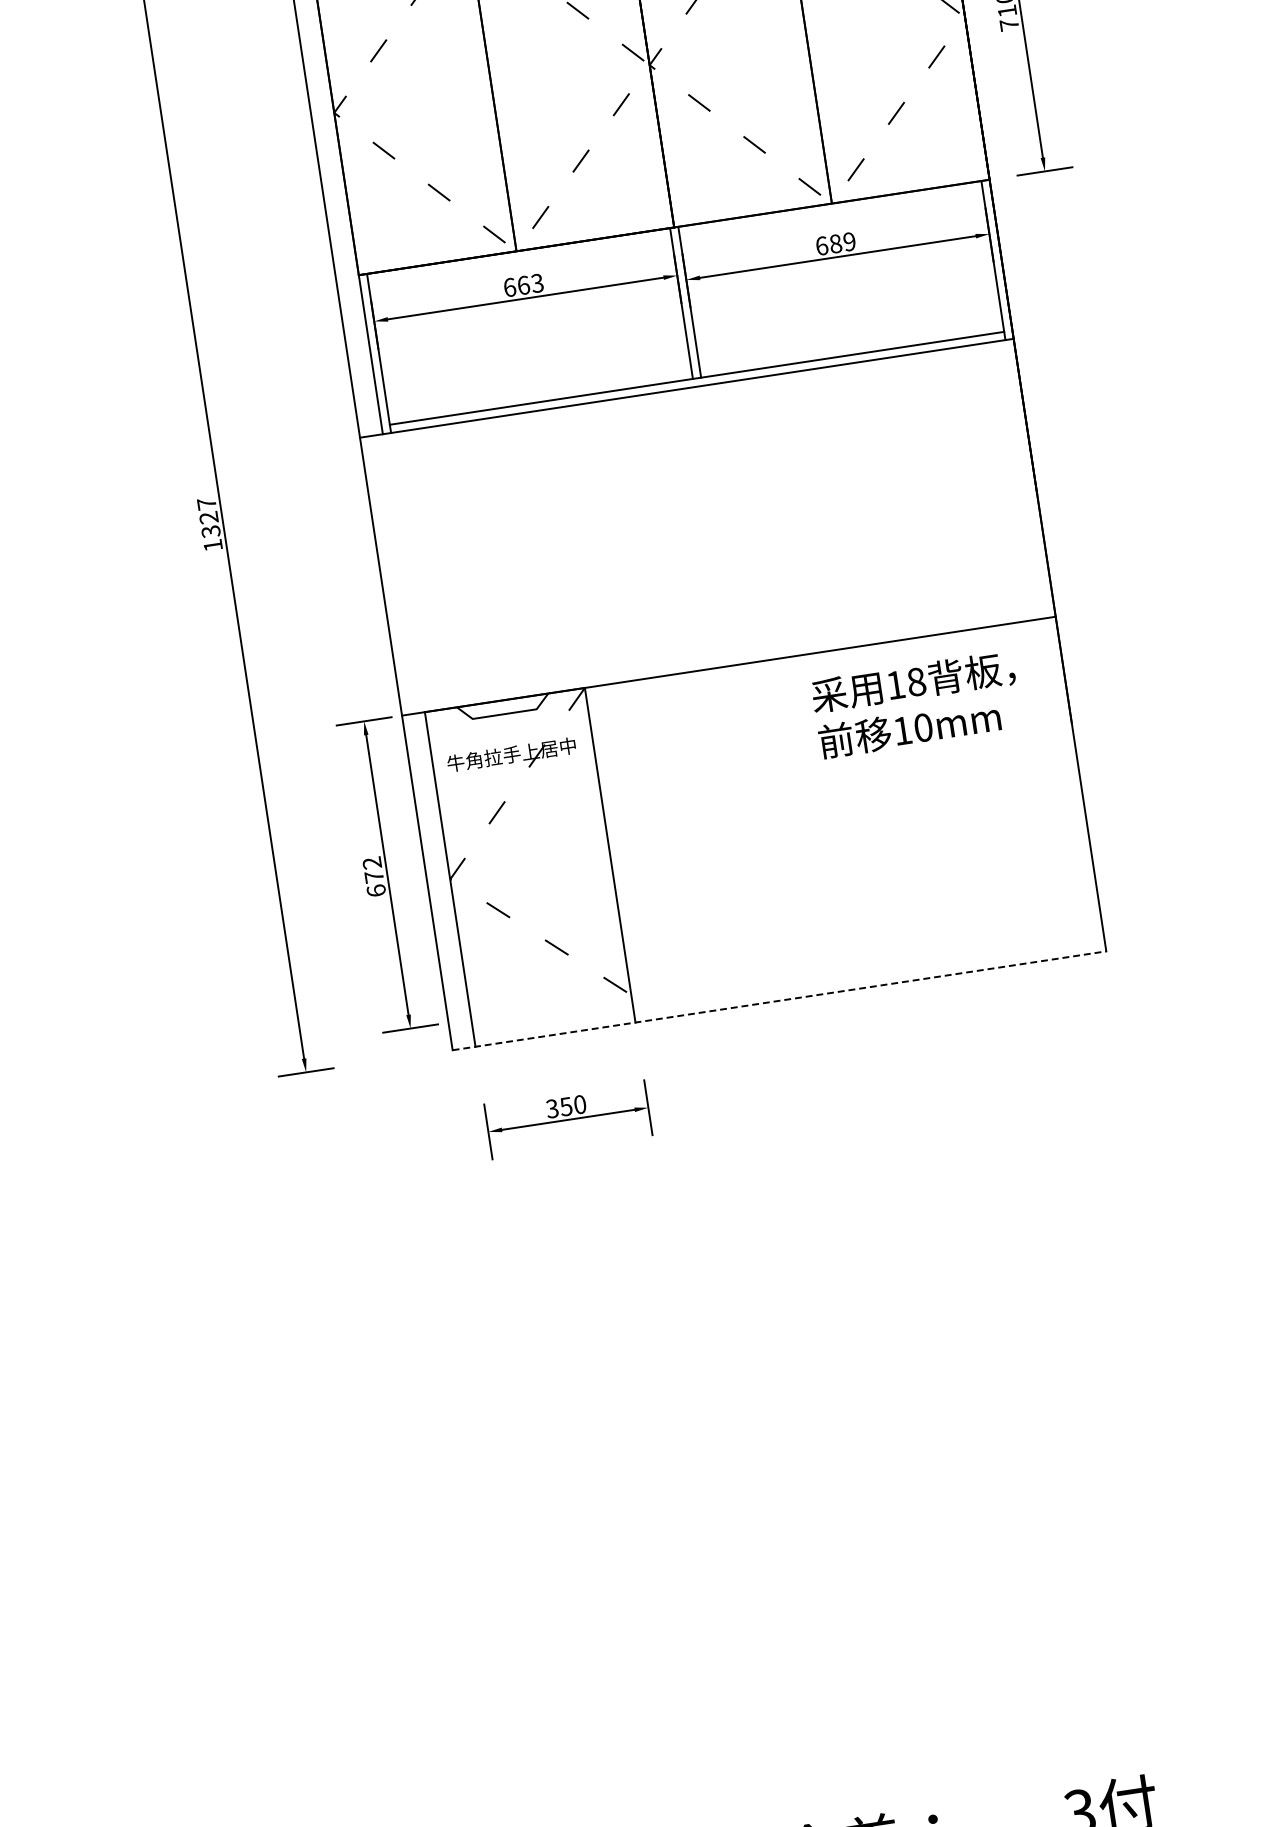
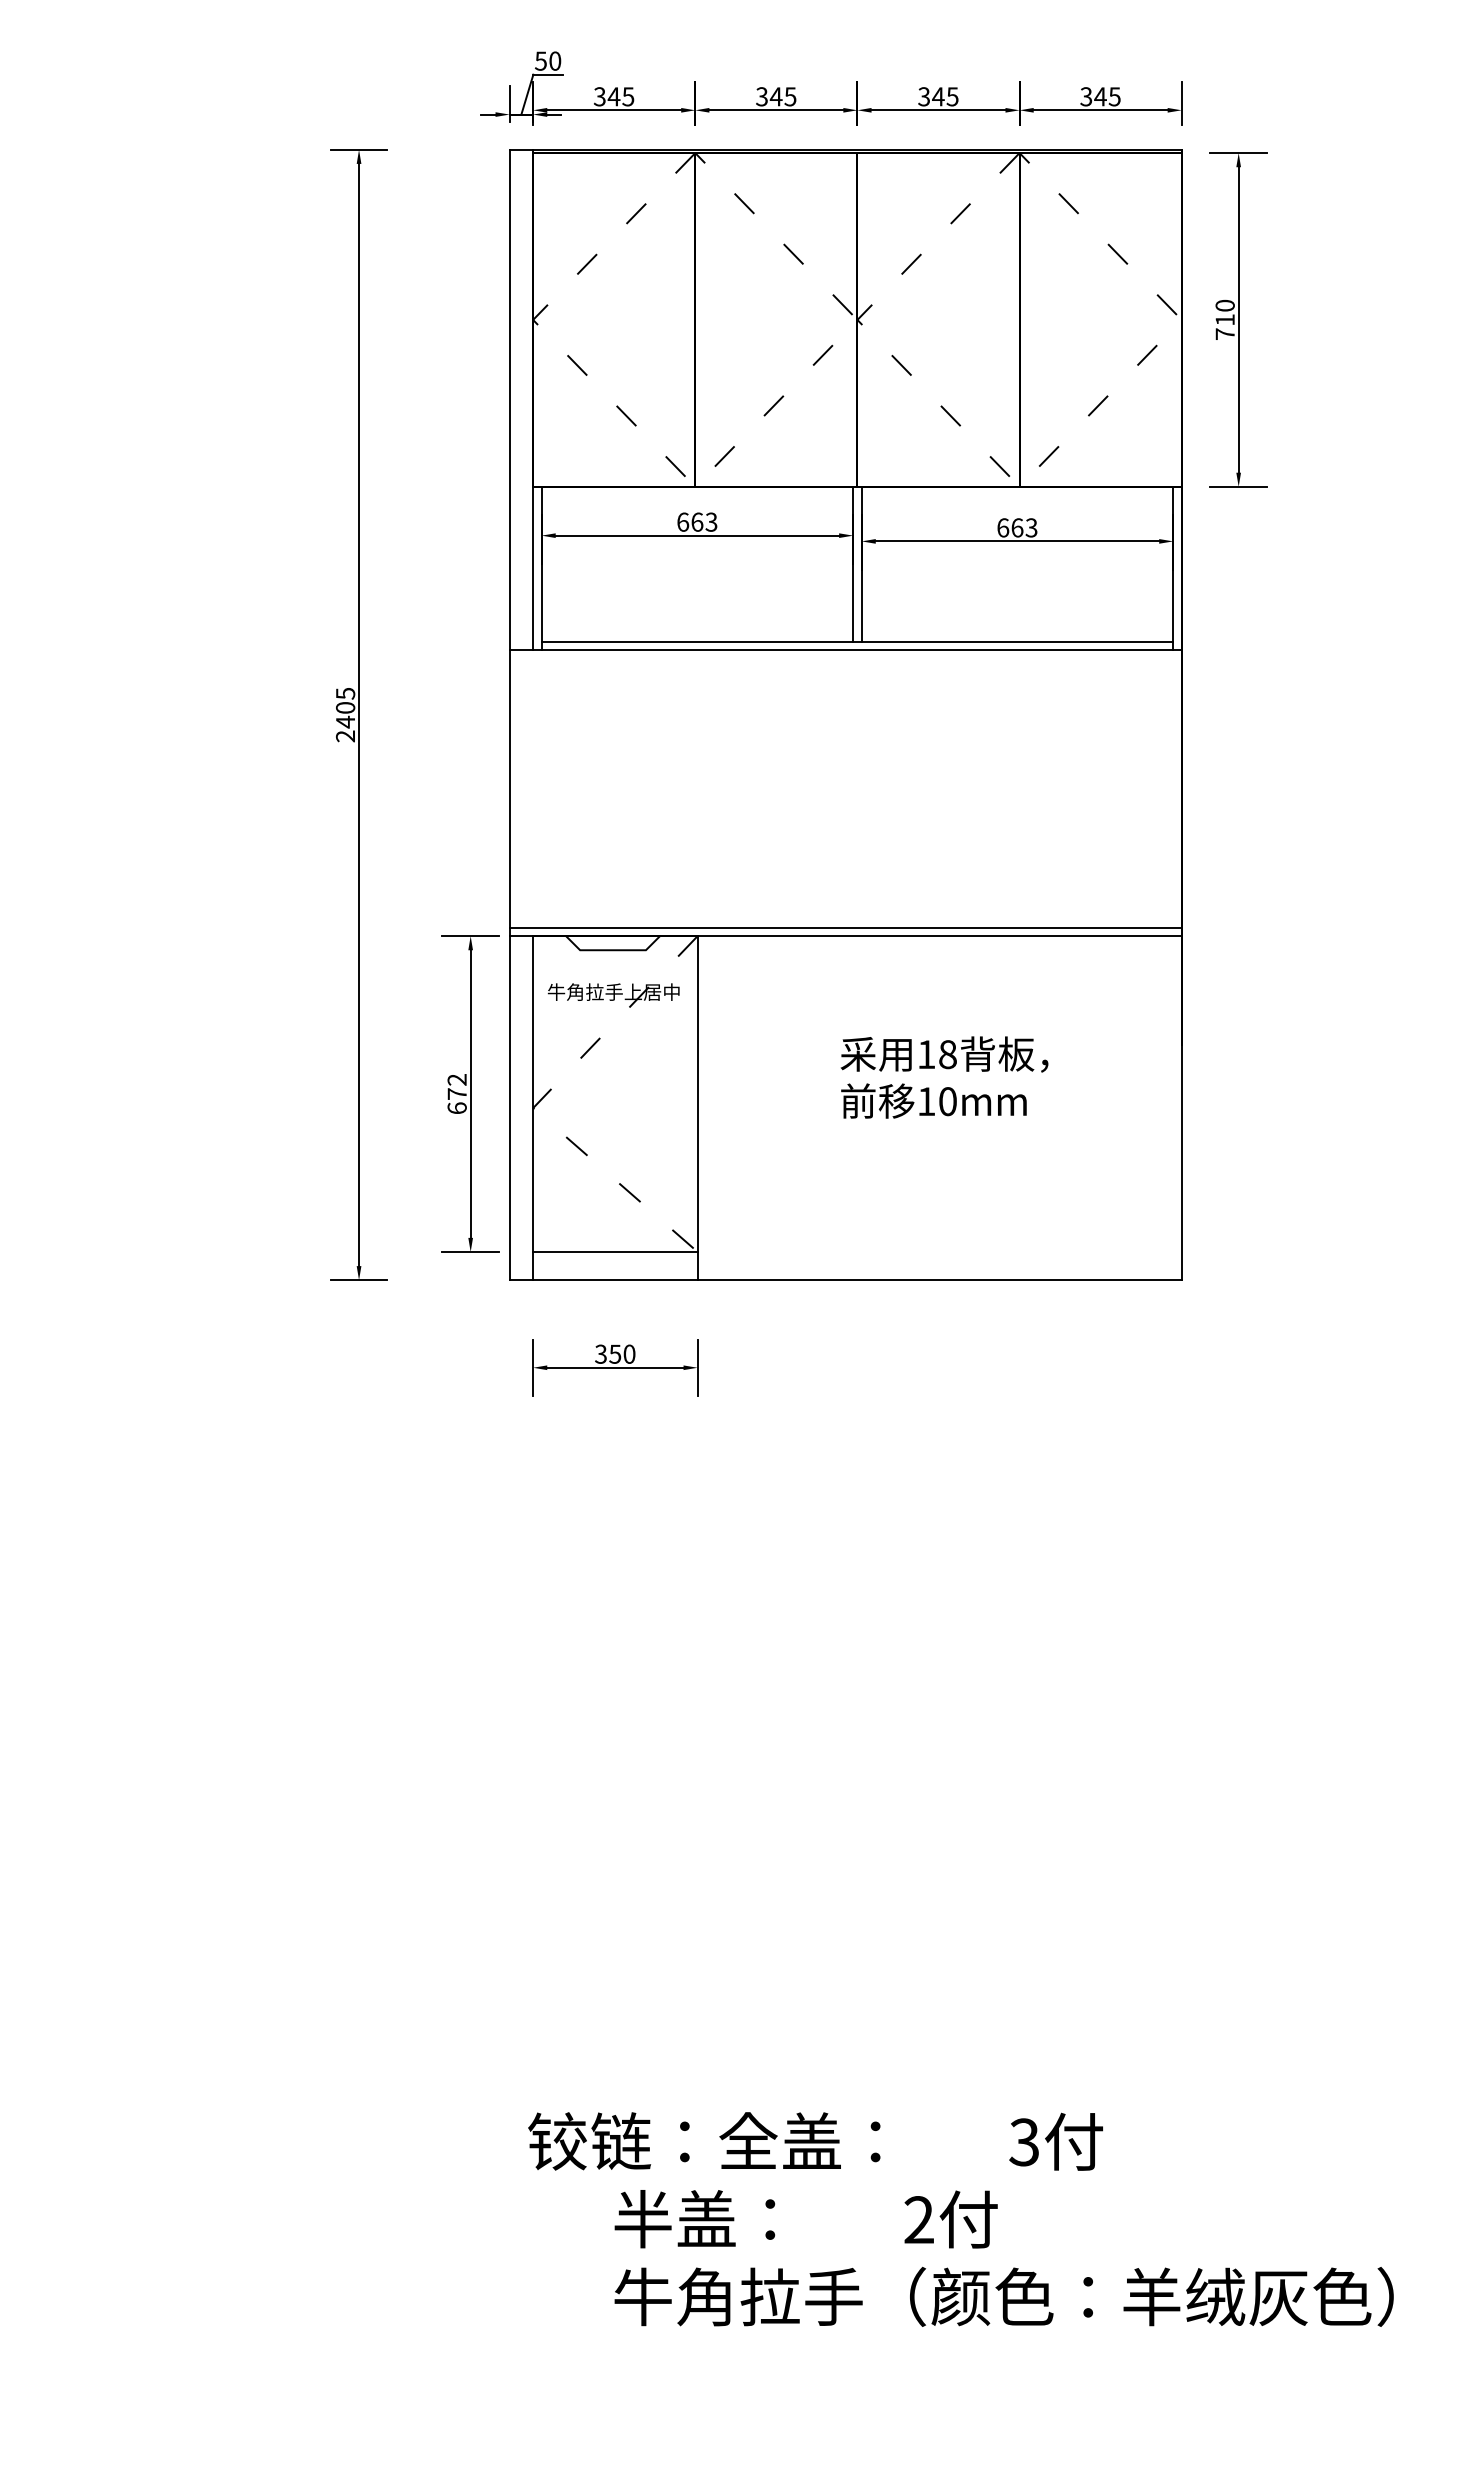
text: (842, 242) -> (1024, 527), 689 -> 663
text: (209, 524) -> (345, 714), 1327 -> 2405
line: (727, 657) -> (845, 927), added
text: (916, 704) -> (944, 1077), moved
line: (780, 1000) -> (846, 1280), dashed -> solid
line: (551, 1006) -> (615, 1251), added

